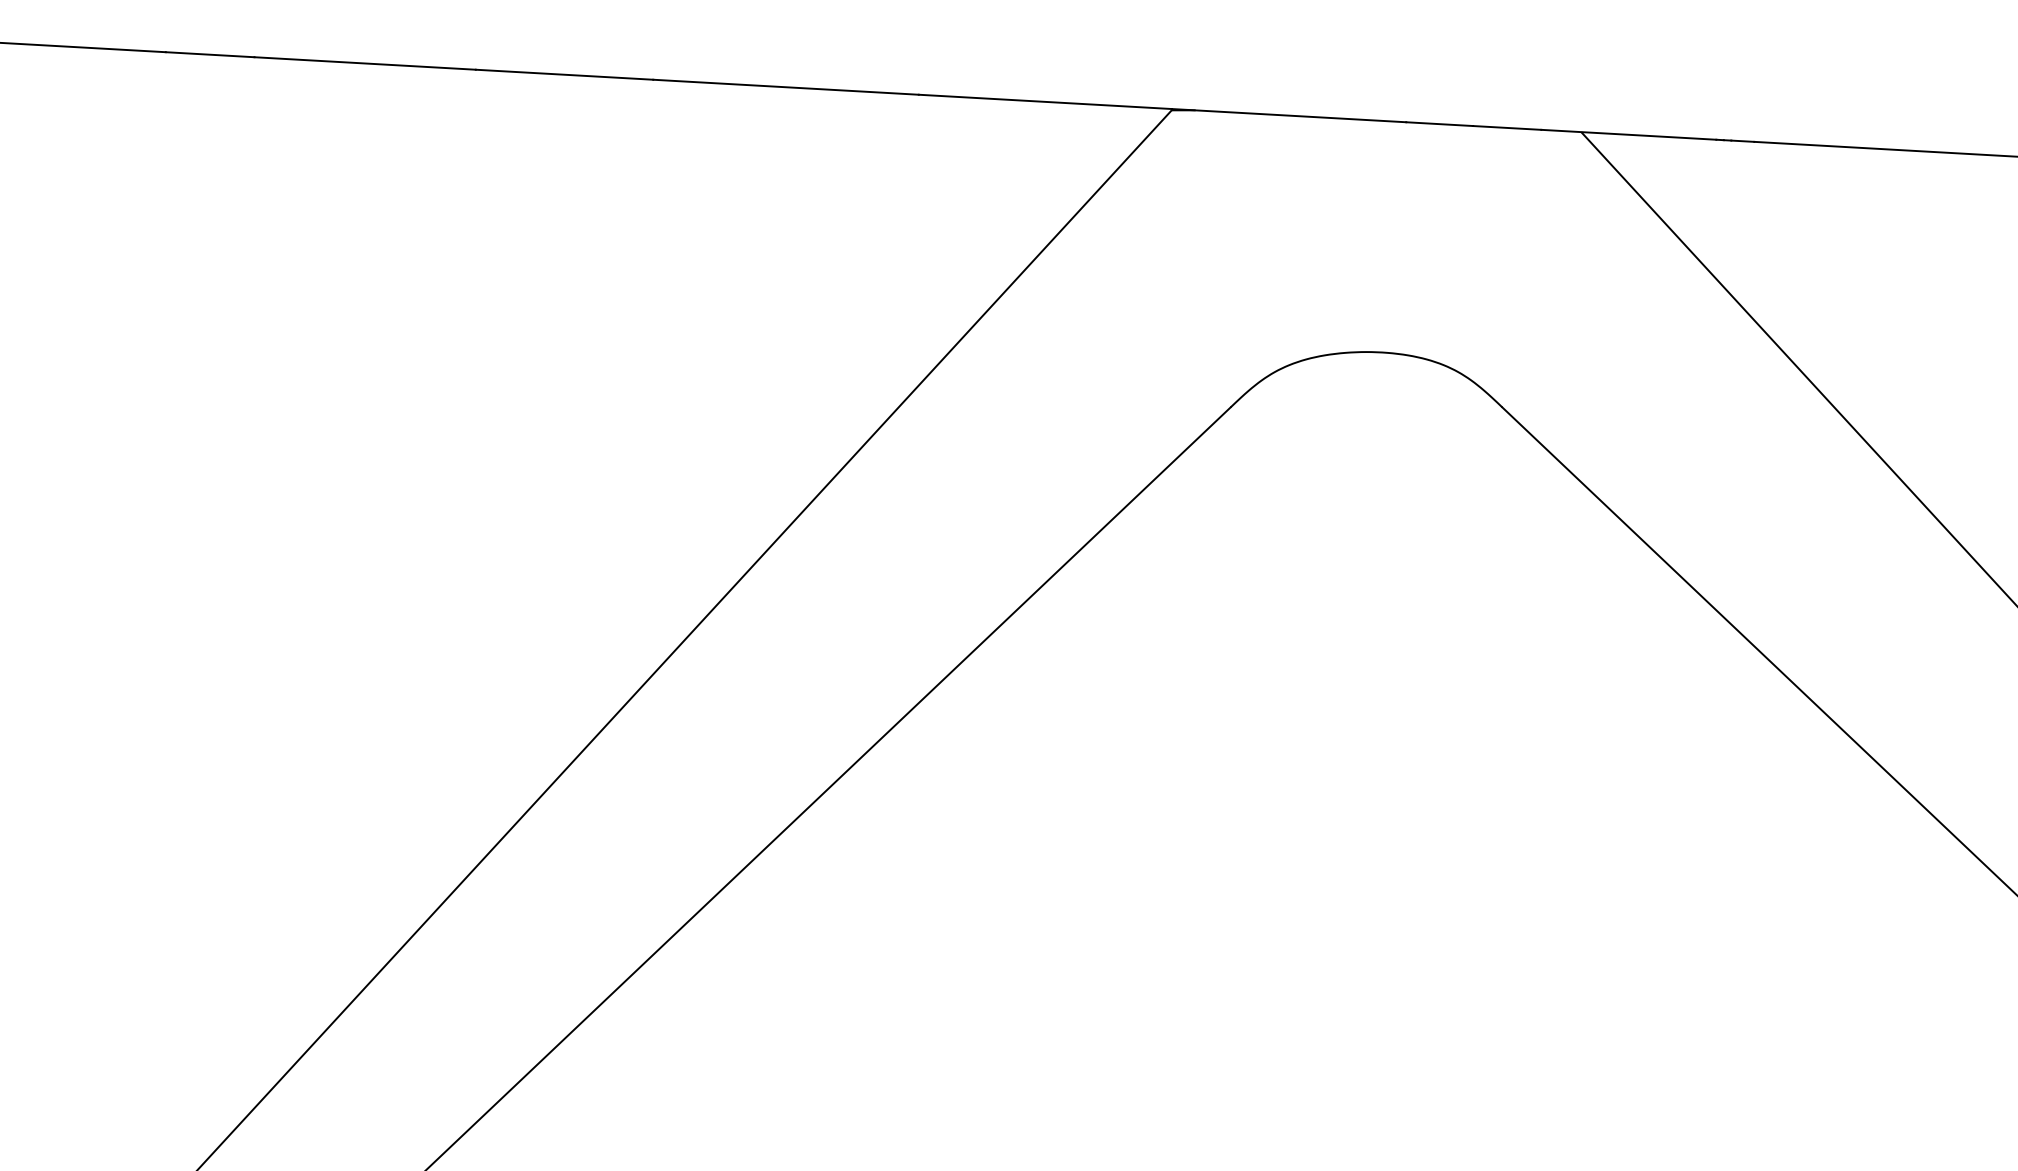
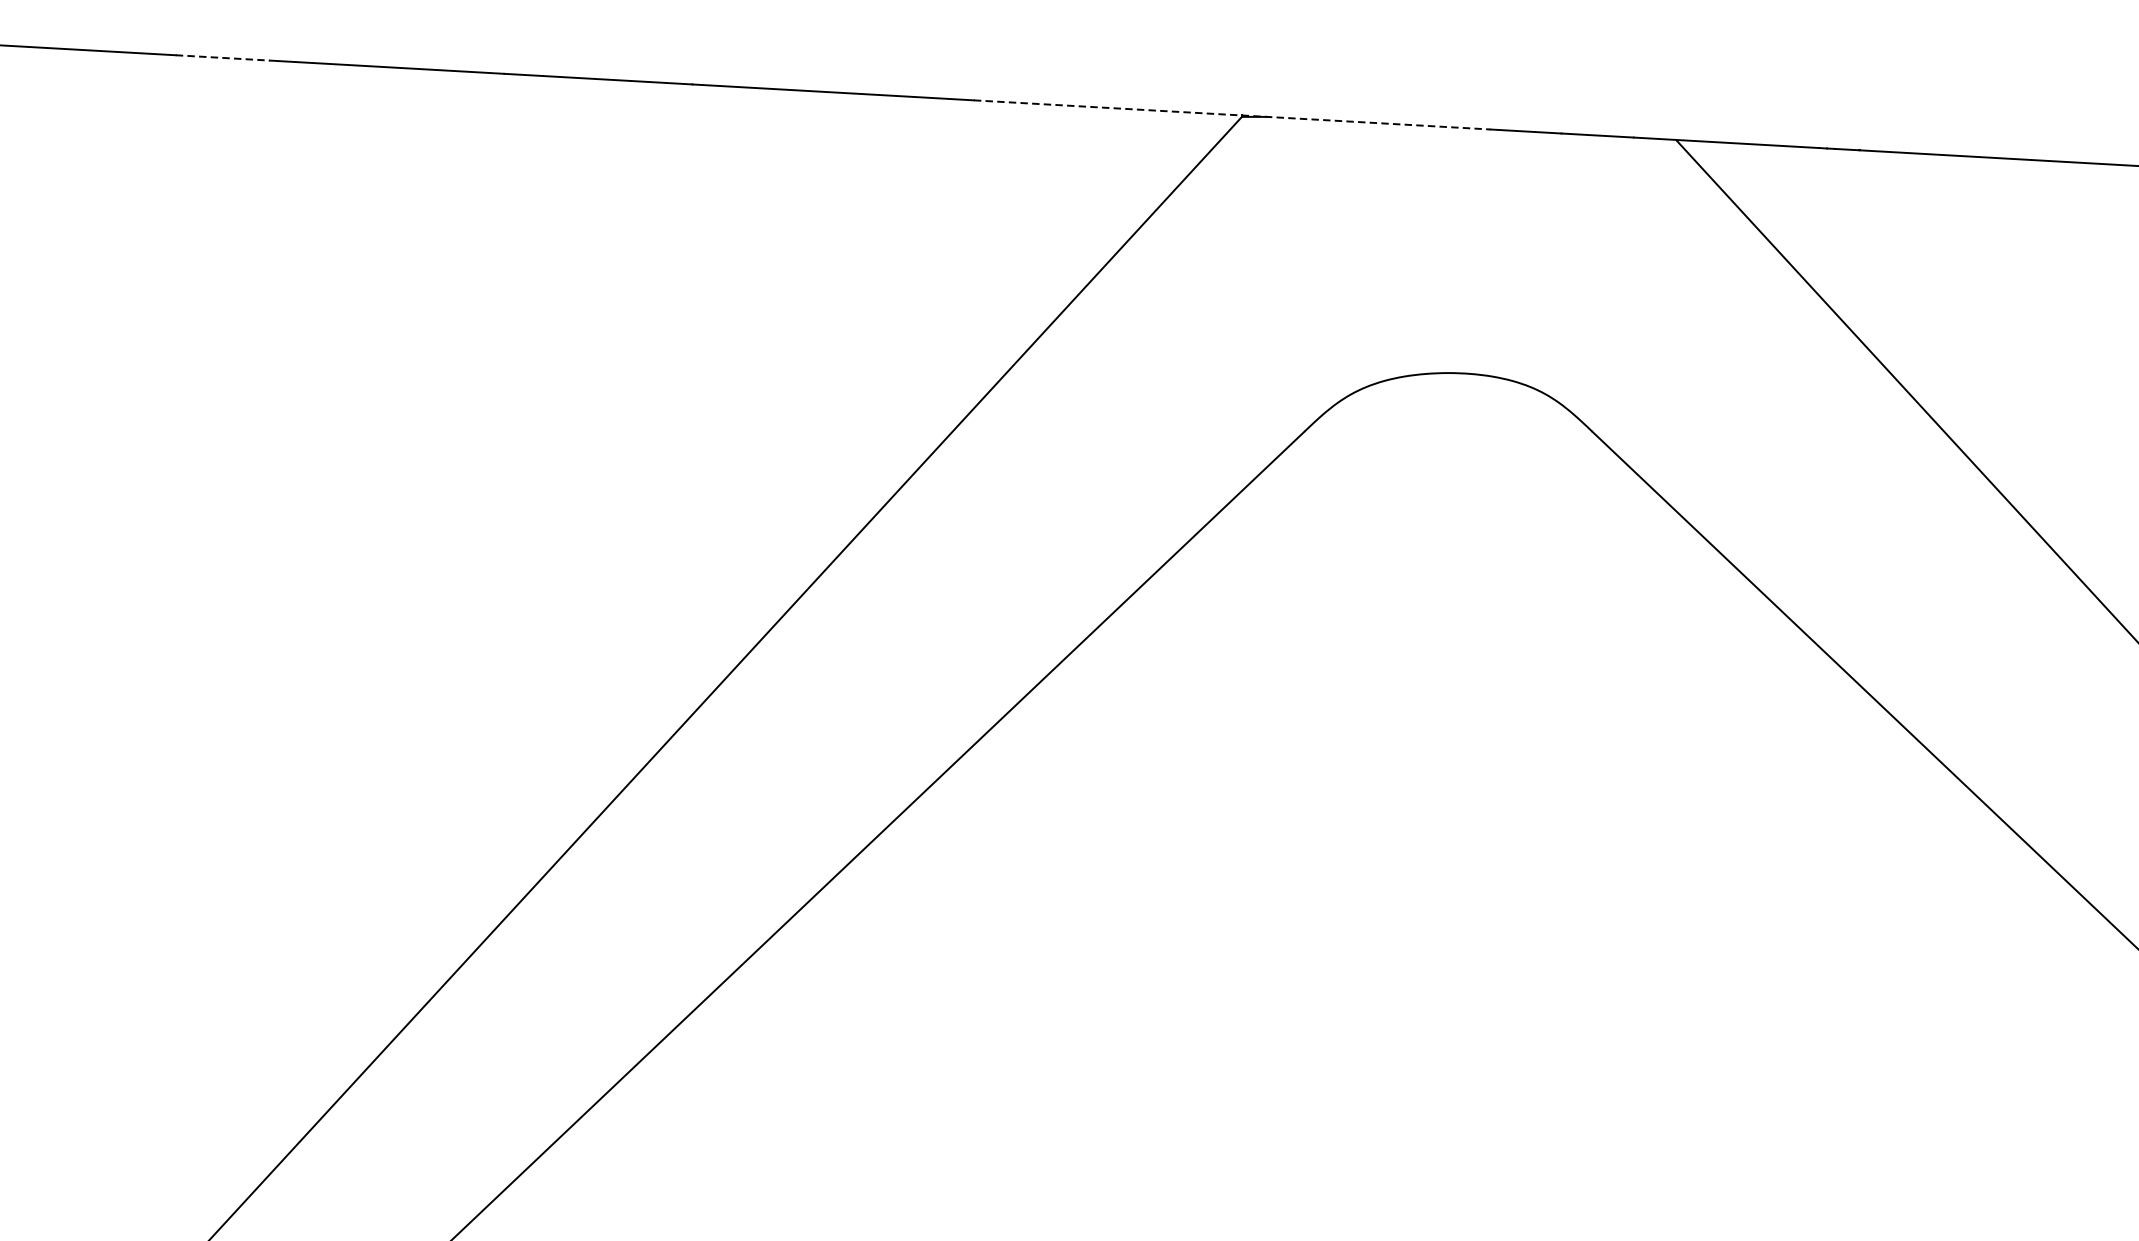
line: (210, 54) -> (223, 57), solid -> dashed
line: (1163, 108) -> (1233, 114), solid -> dashed

